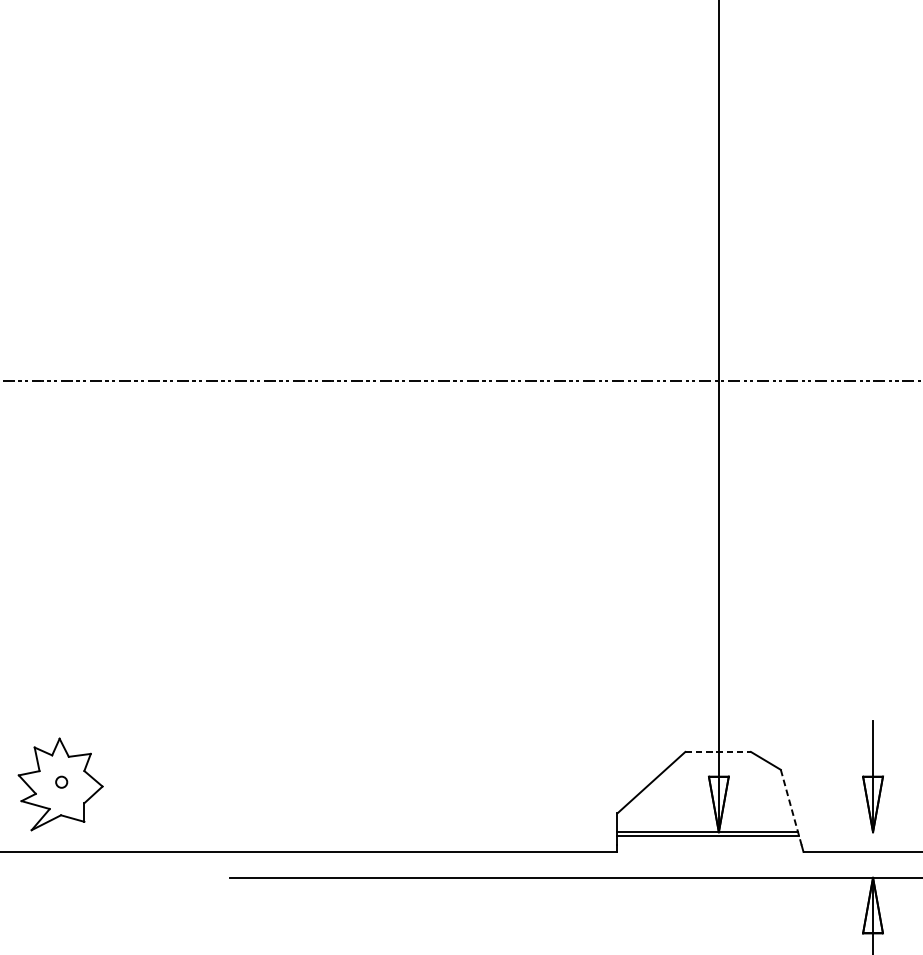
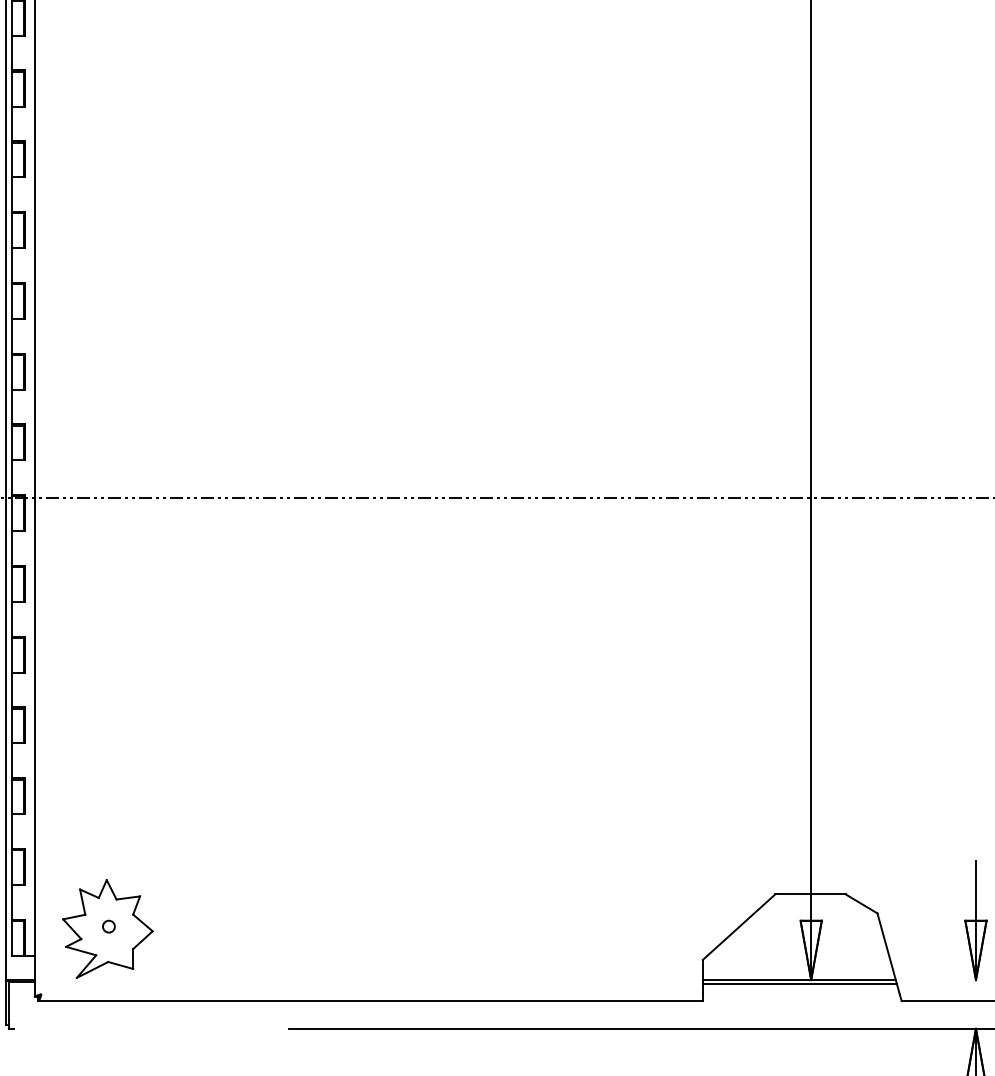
line: (718, 752) -> (810, 894), dashed -> solid
line: (791, 807) -> (888, 953), dashed -> solid

